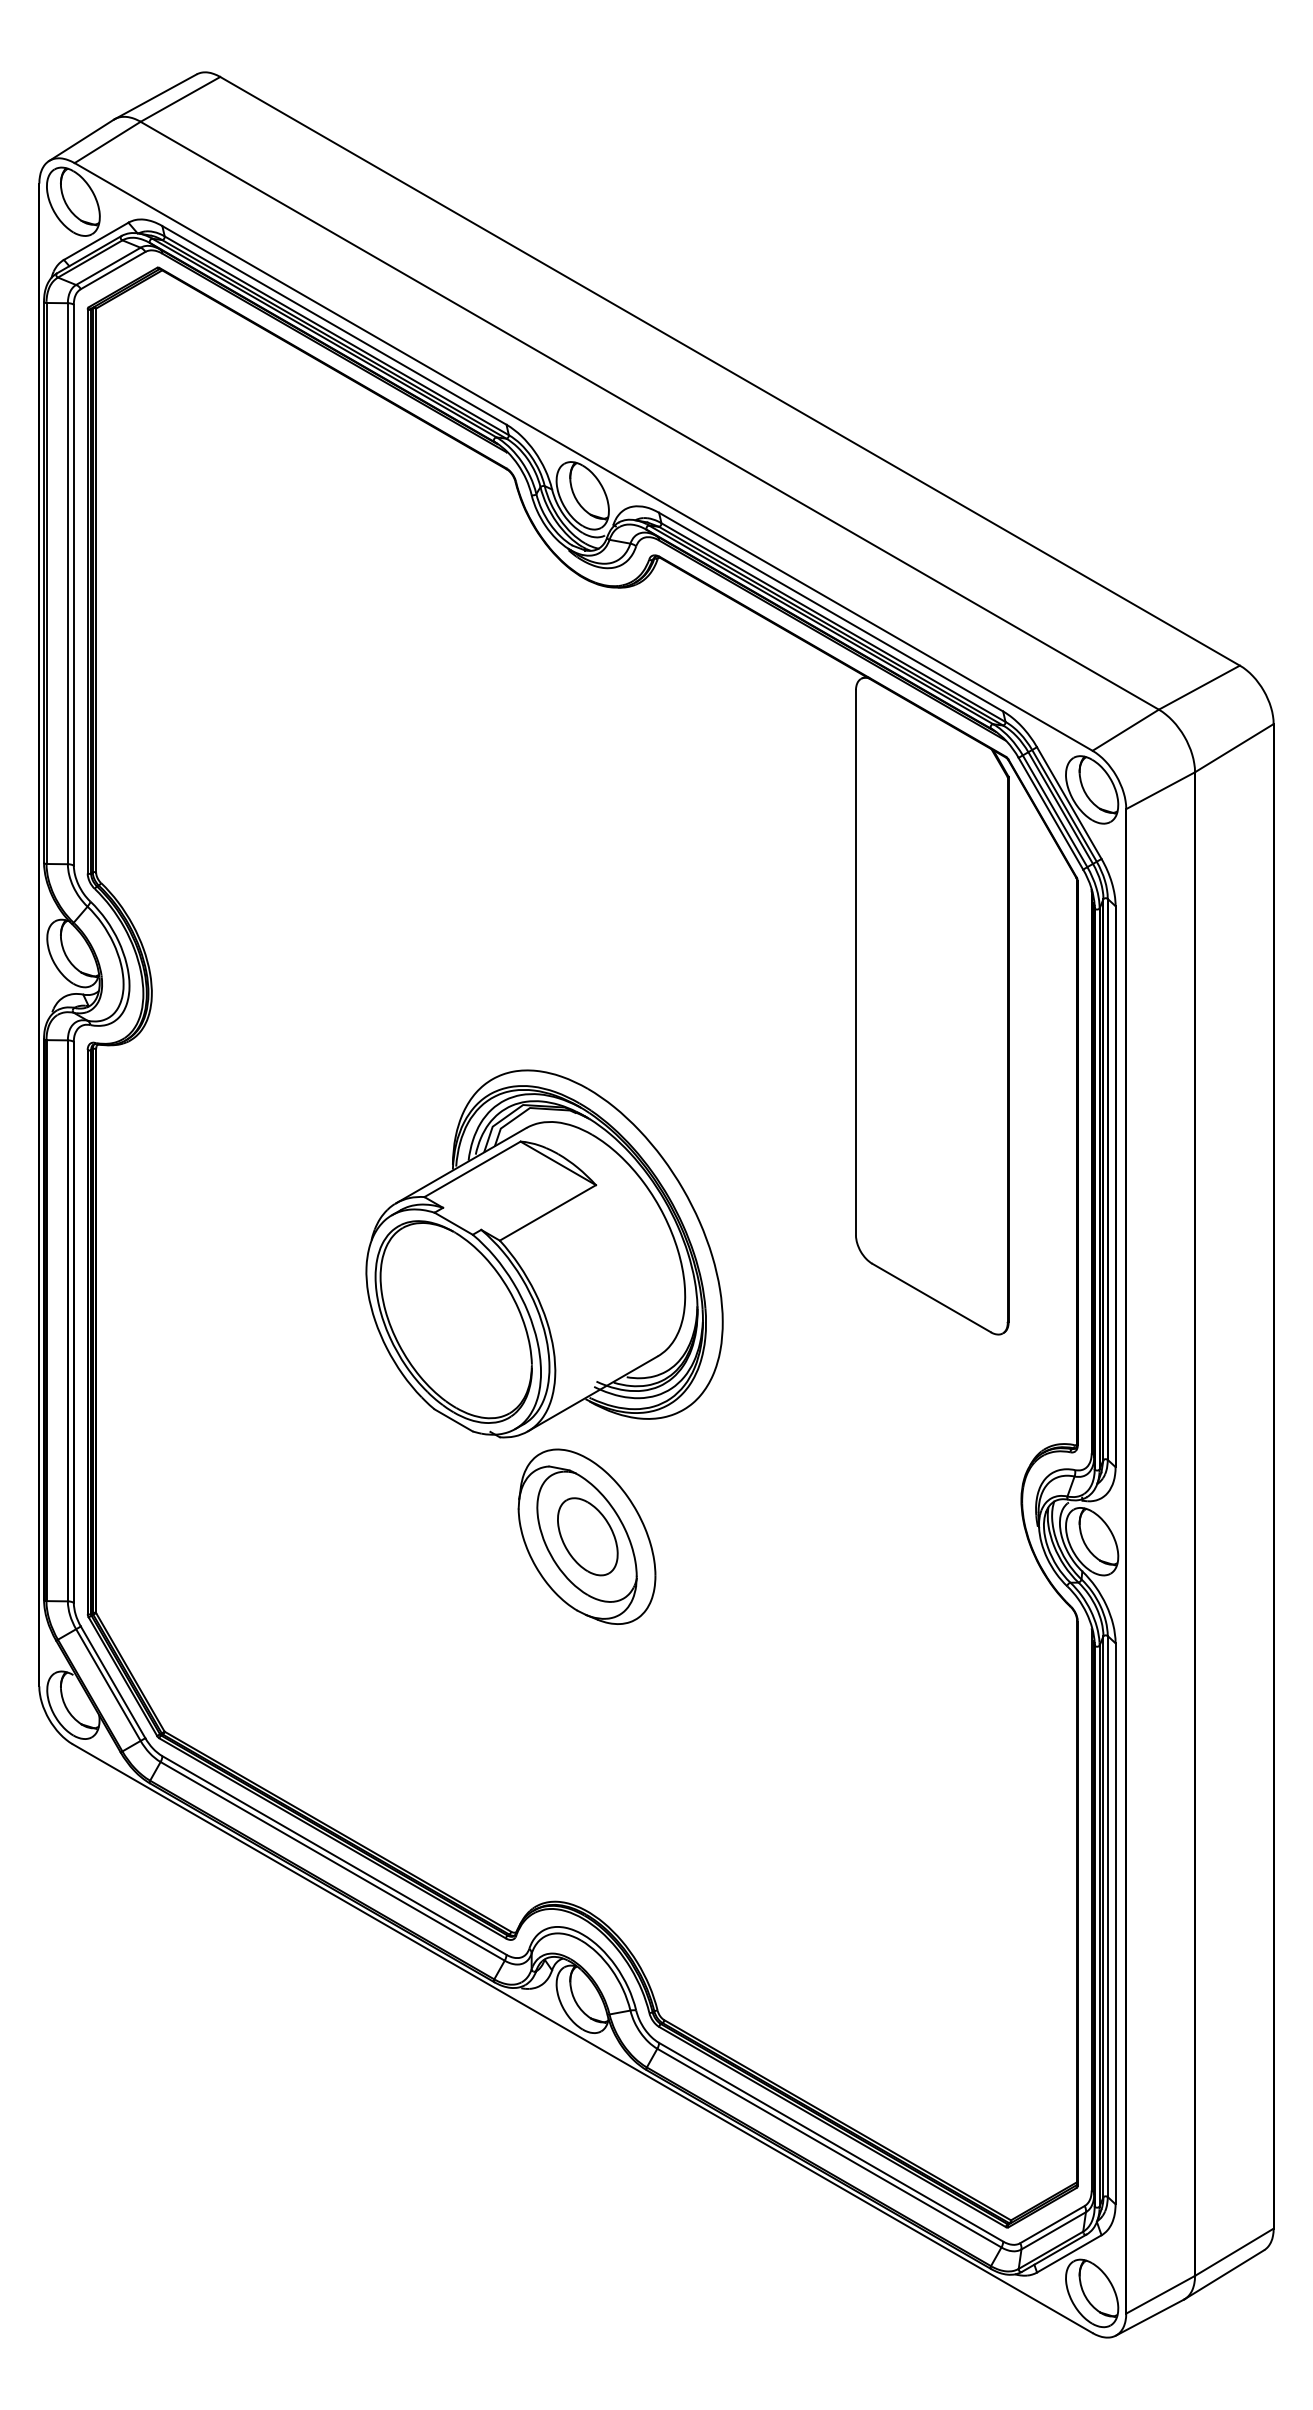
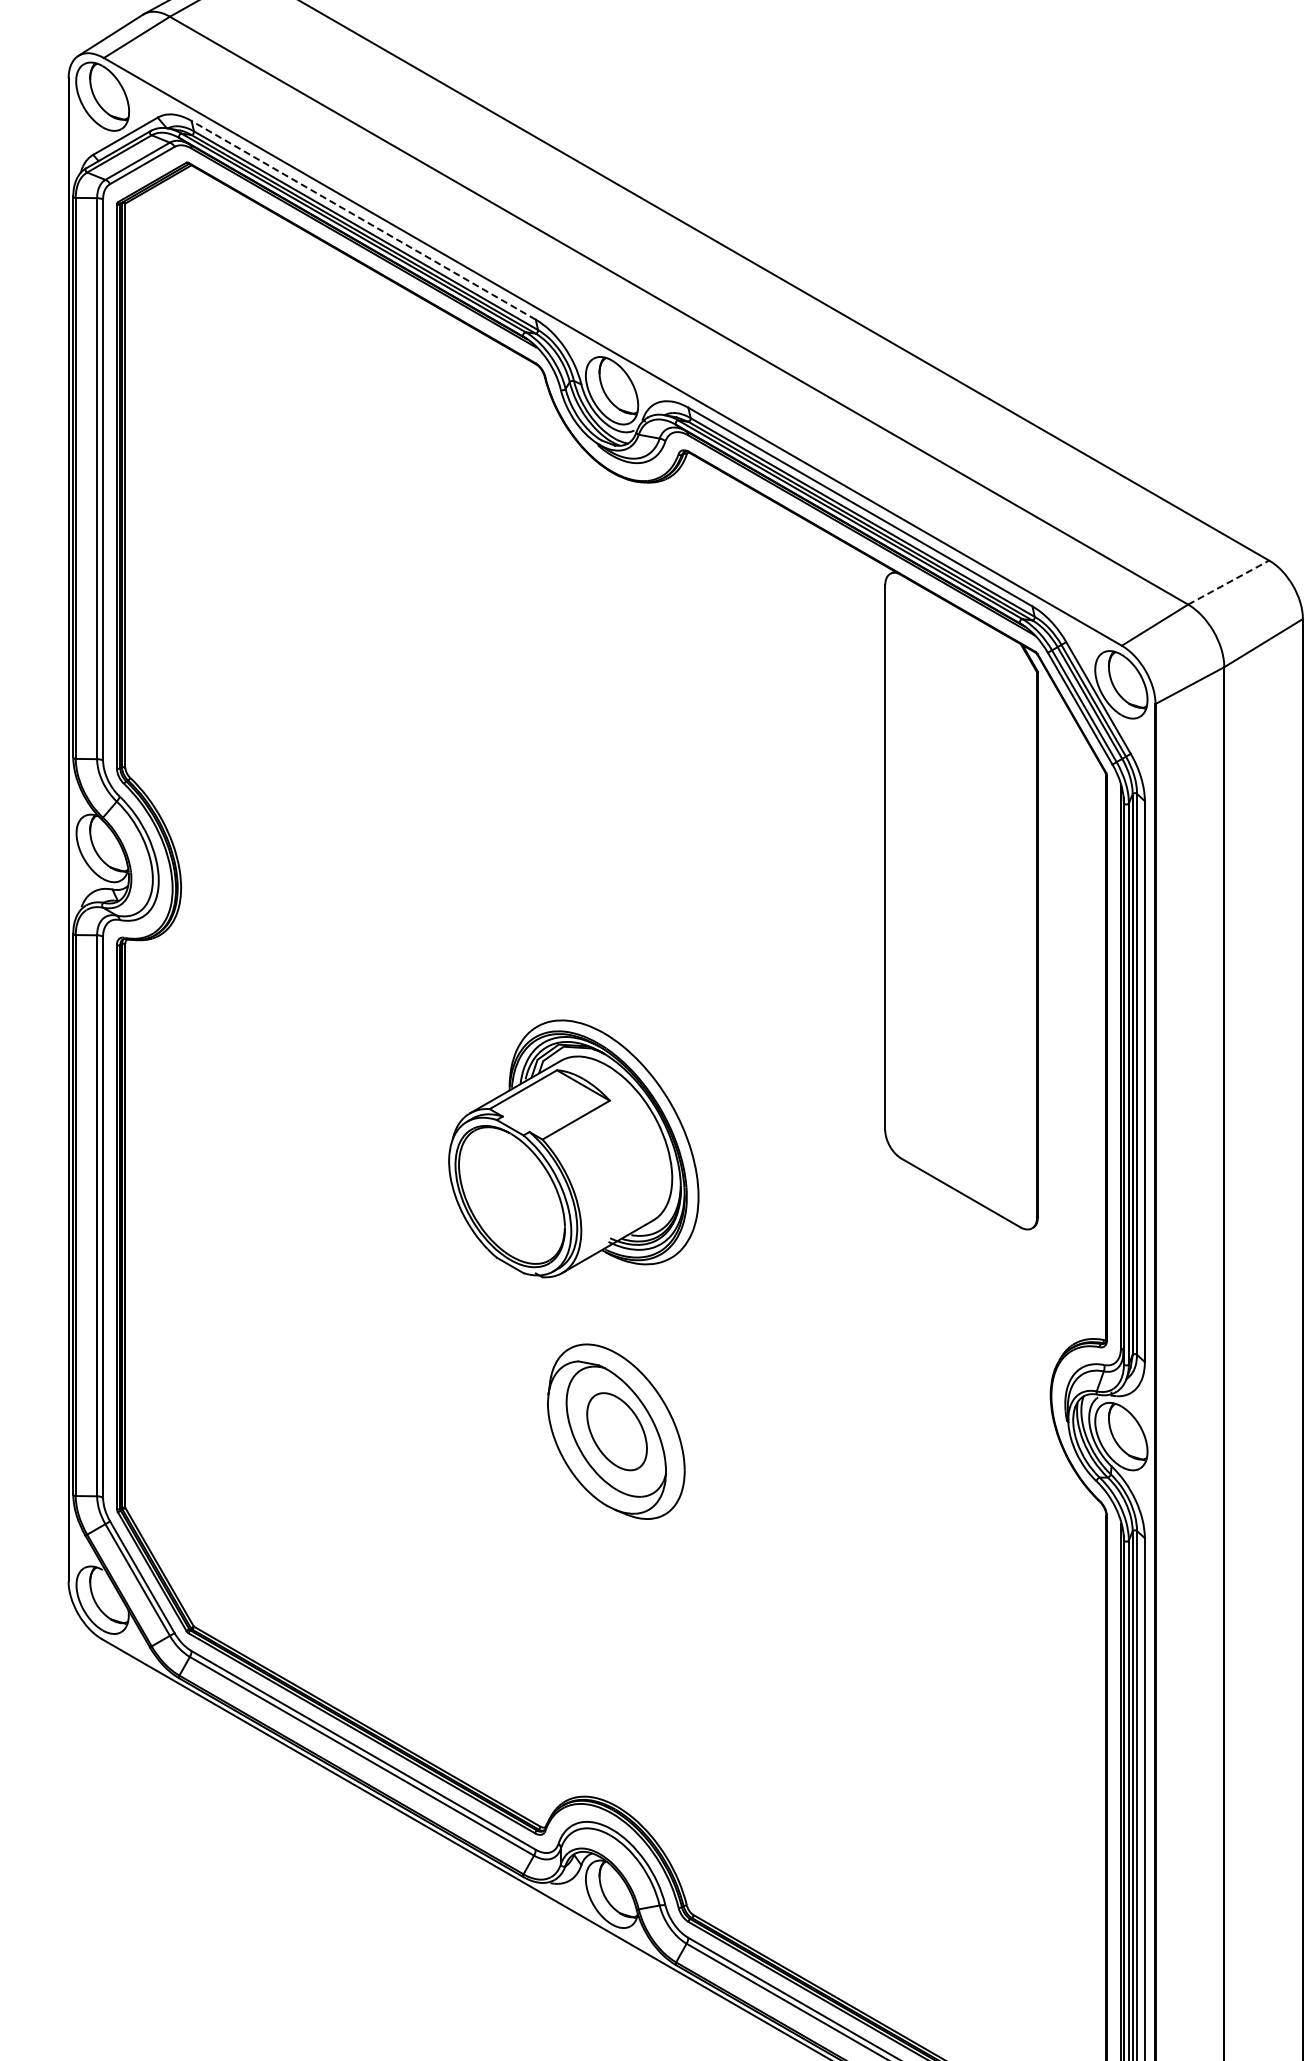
line: (334, 325) -> (363, 220), solid -> dashed
line: (1199, 687) -> (1228, 582), solid -> dashed
part: (544, 1253) -> (573, 1148), size x0.7

